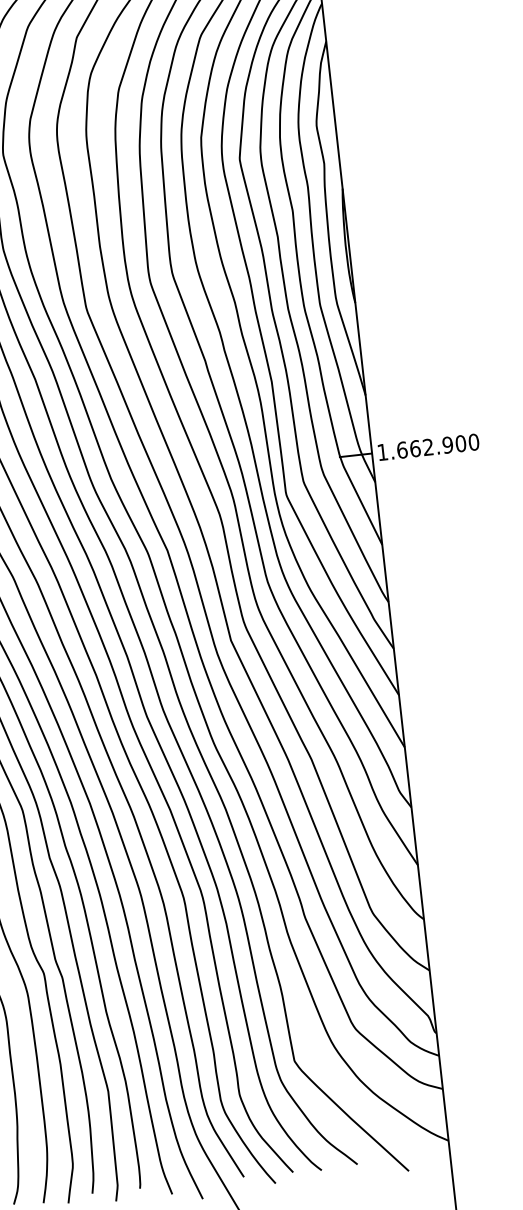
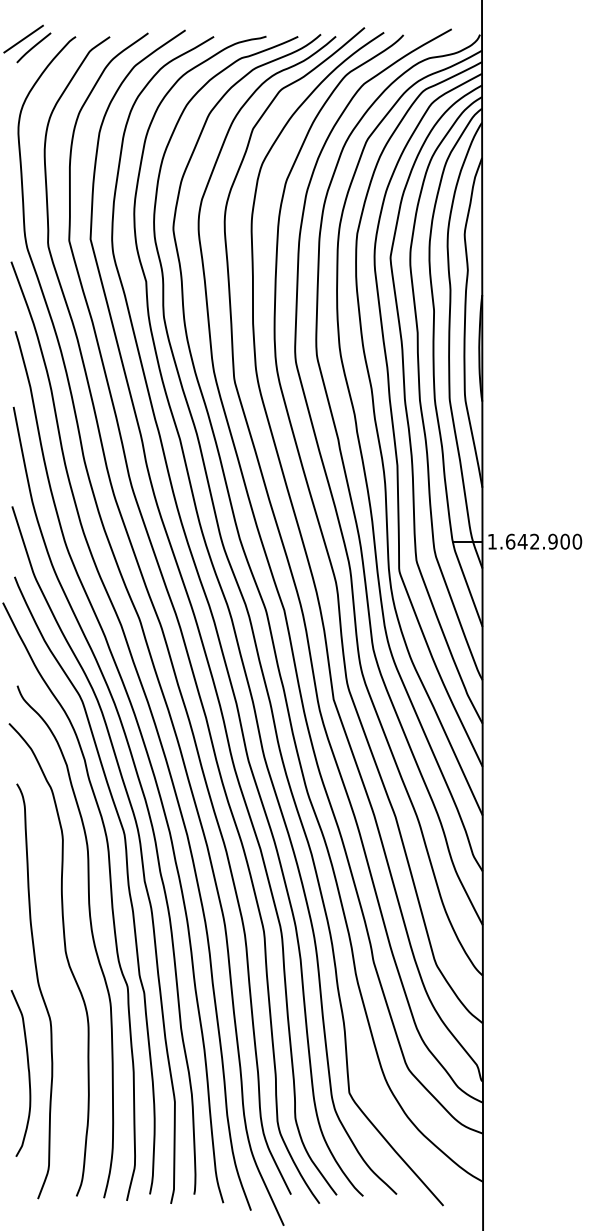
text: (415, 448) -> (522, 541), 1.662.900 -> 1.642.900

